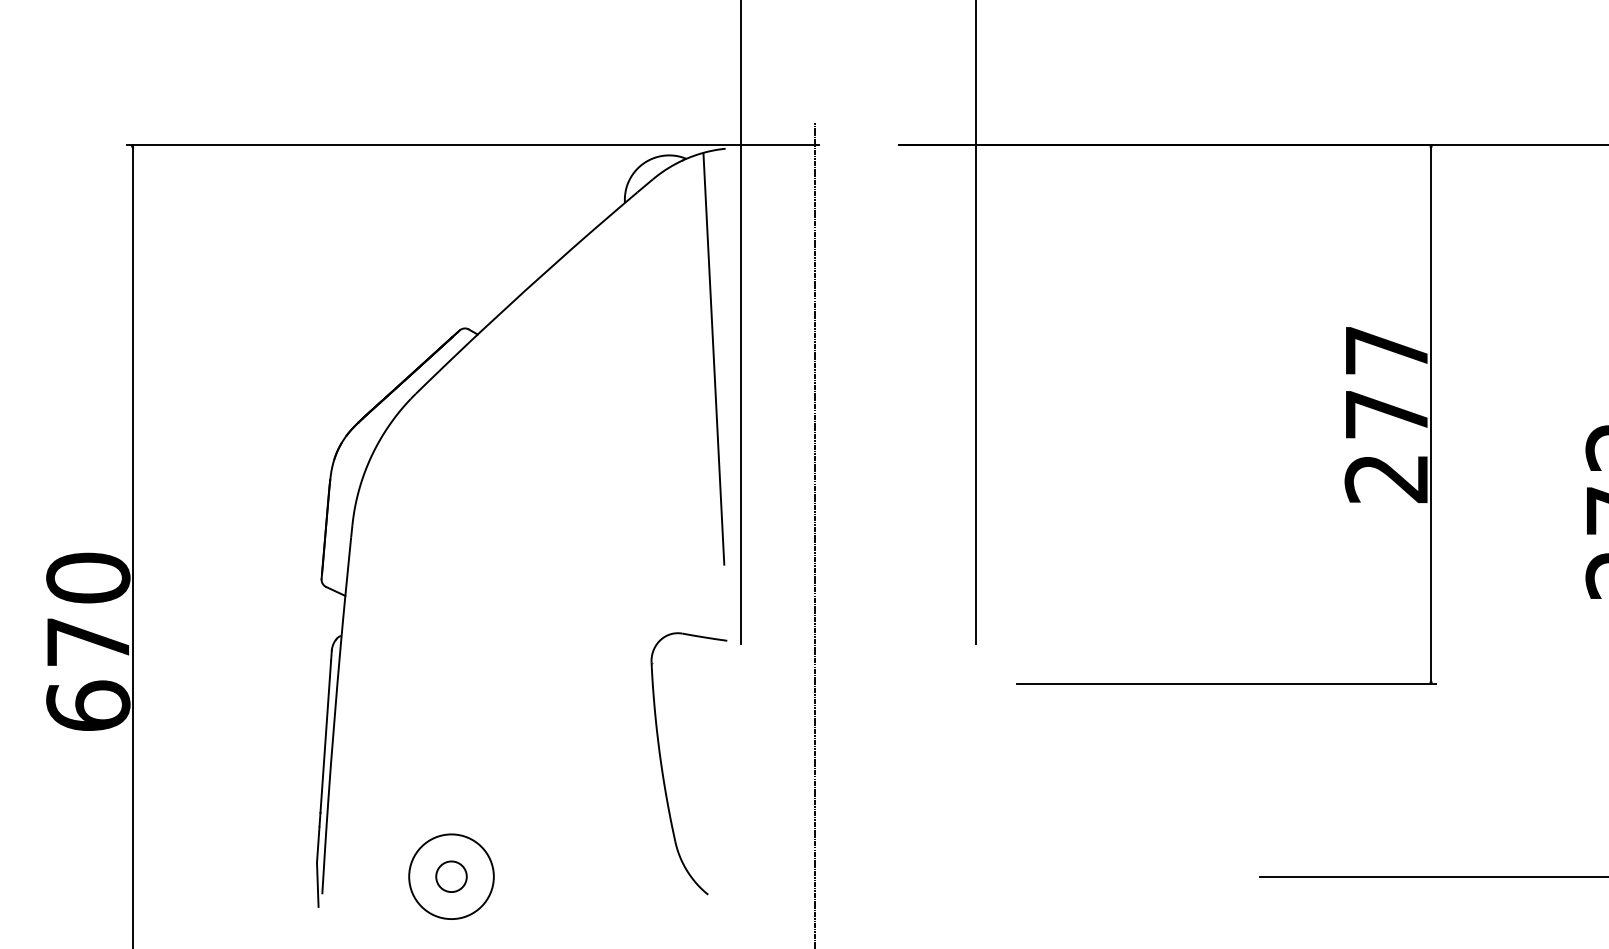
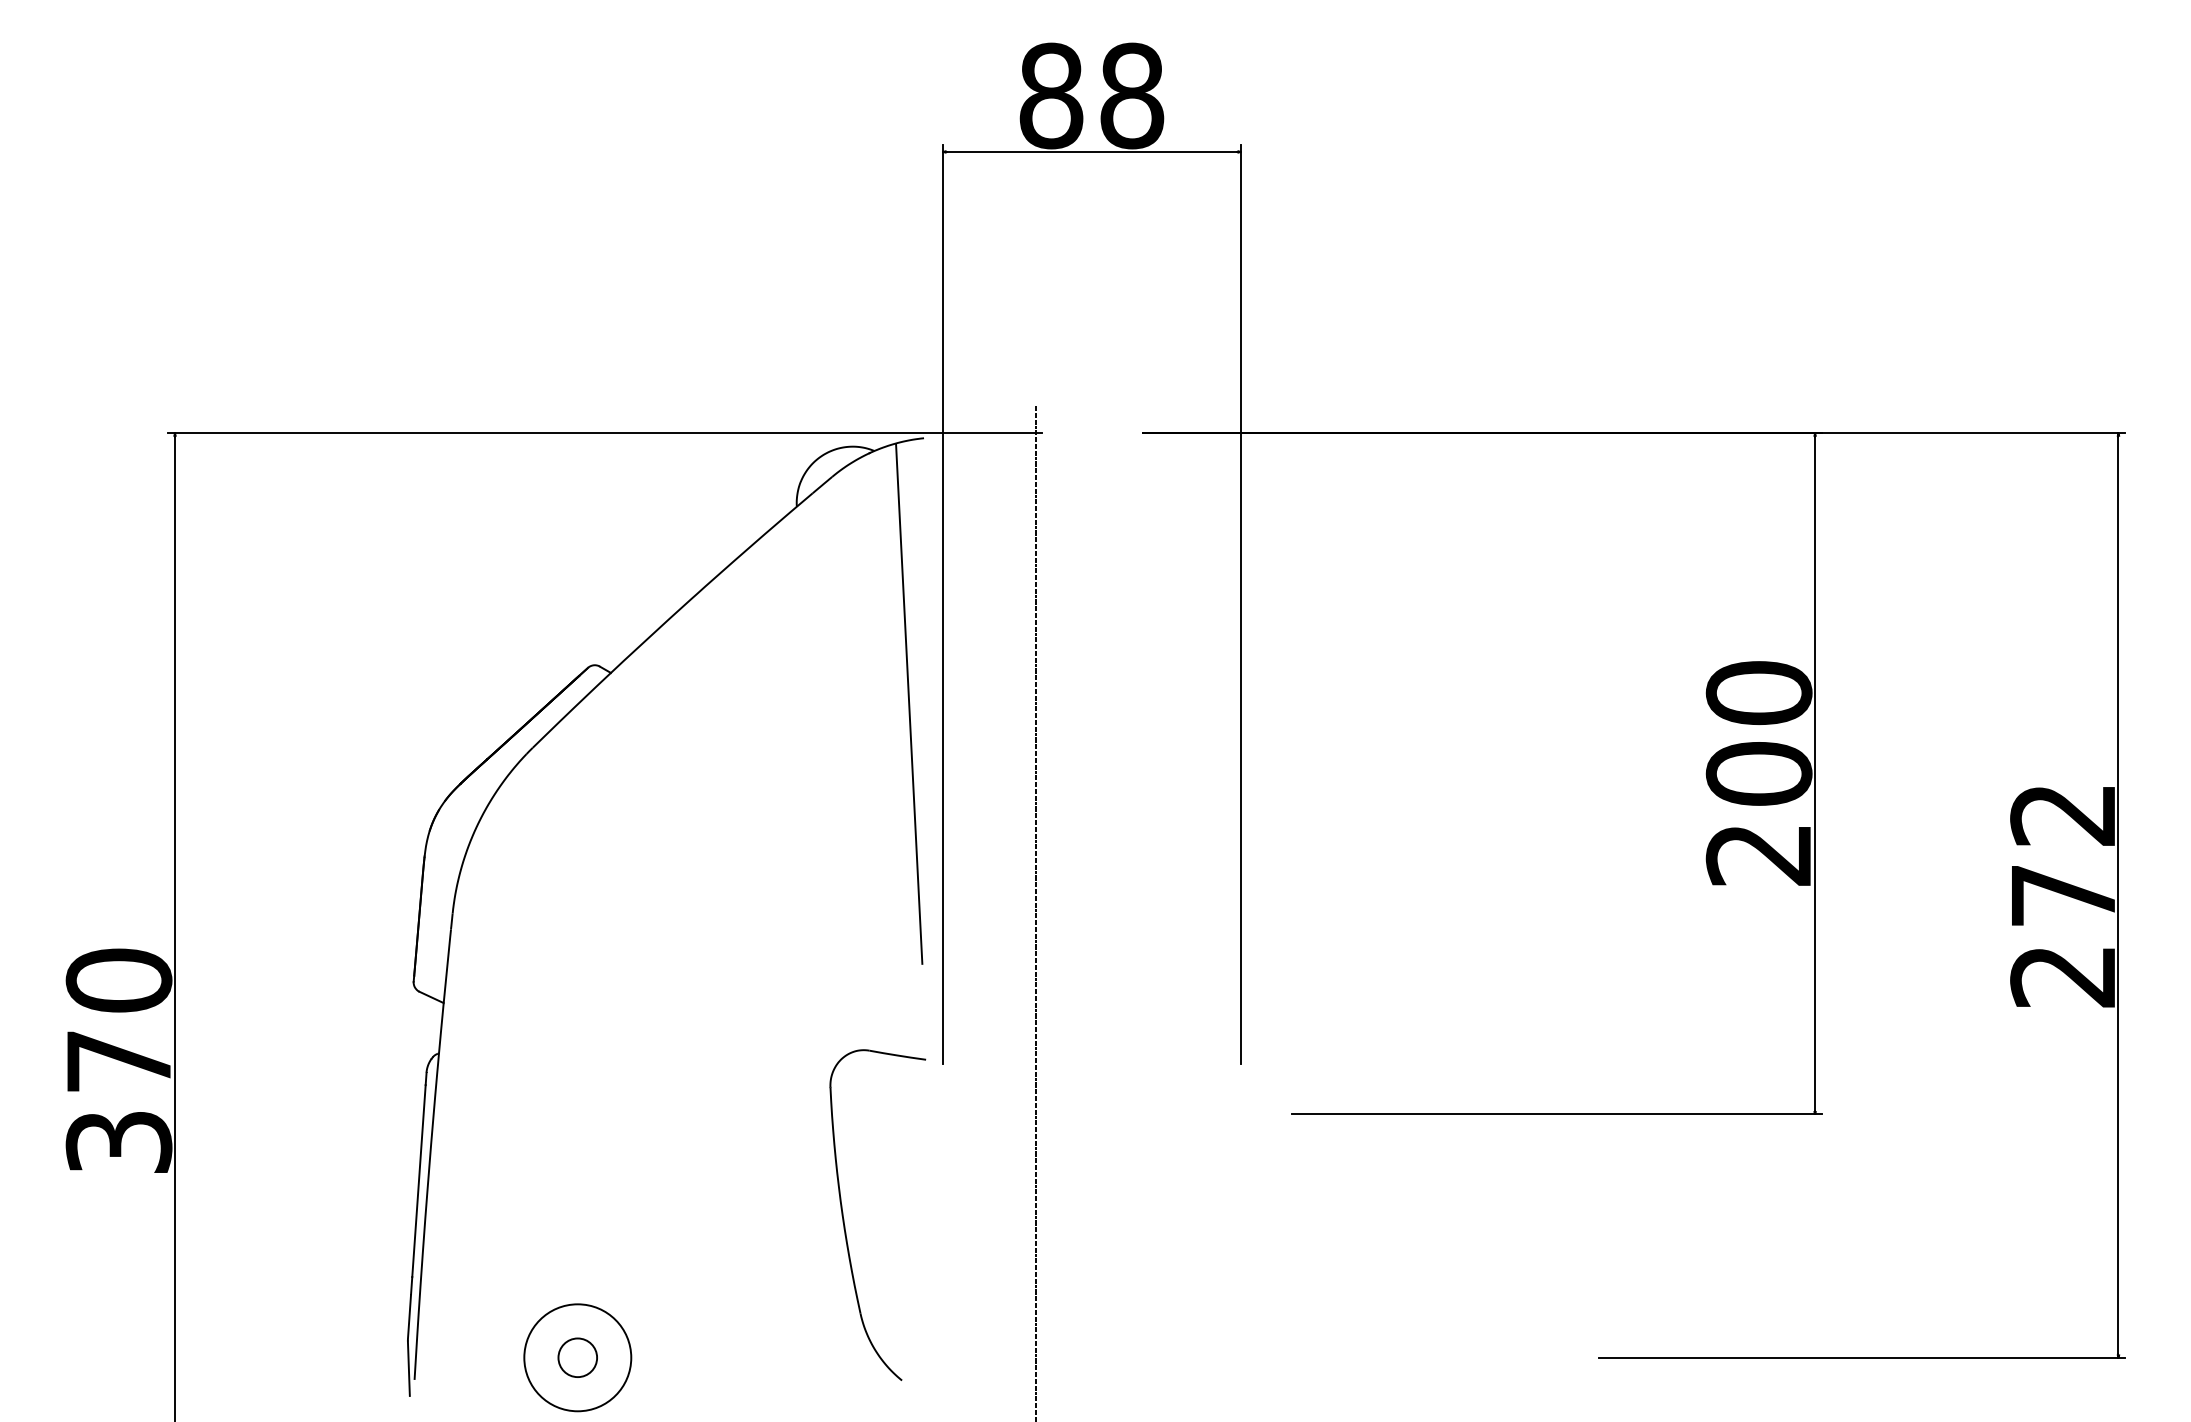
text: (1386, 382) -> (1758, 733), 277 -> 200
text: (87, 705) -> (118, 1141), 670 -> 370

